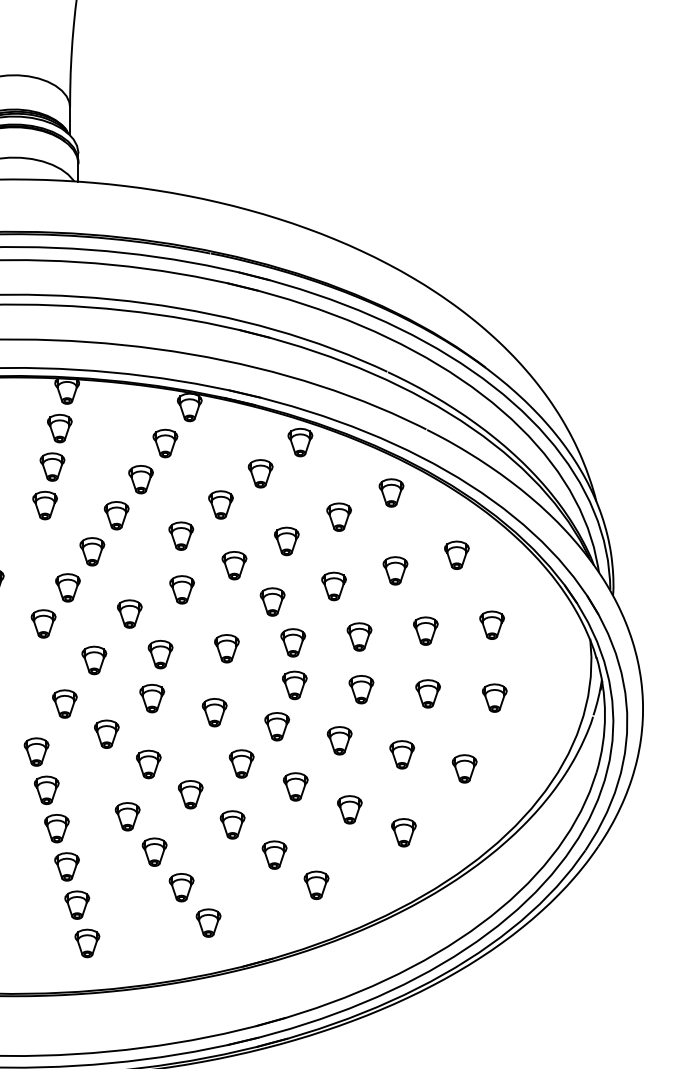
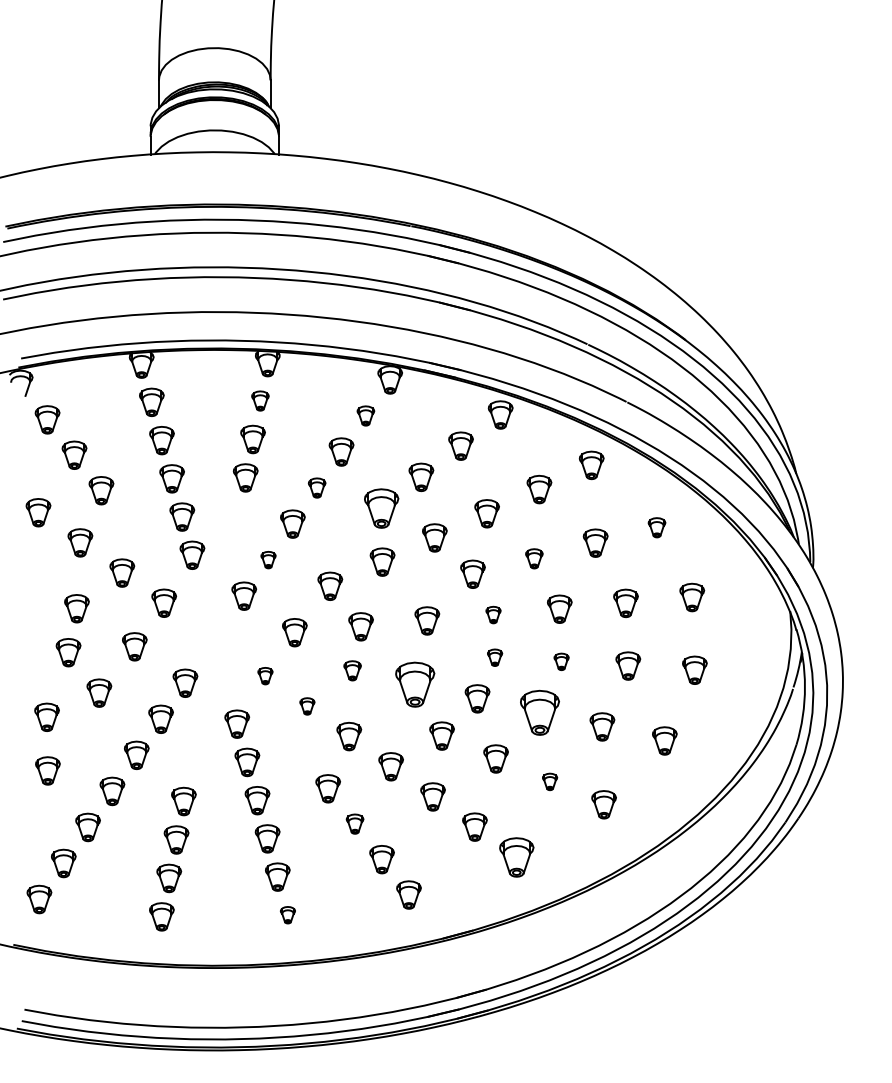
part: (59, 428) -> (260, 400), size x0.7
part: (165, 443) -> (365, 415), size x0.7
part: (115, 515) -> (316, 487), size x0.7
part: (181, 536) -> (381, 508), size x1.4
part: (456, 555) -> (656, 527), size x0.7
part: (334, 586) -> (534, 558), size x0.7
part: (67, 587) -> (268, 559), size x0.6
part: (293, 642) -> (493, 614), size x0.6
part: (294, 685) -> (494, 657), size x0.6
part: (361, 689) -> (561, 661), size x0.6
part: (152, 698) -> (352, 670), size x0.7
part: (64, 703) -> (265, 675), size x0.6
part: (214, 712) -> (414, 684), size x1.6
part: (106, 734) -> (307, 706), size x0.6
part: (339, 740) -> (539, 712), size x1.6
part: (349, 809) -> (549, 781), size x0.6
part: (154, 851) -> (354, 823), size x0.7
part: (316, 884) -> (516, 856), size x1.4
part: (86, 942) -> (287, 914), size x0.6

